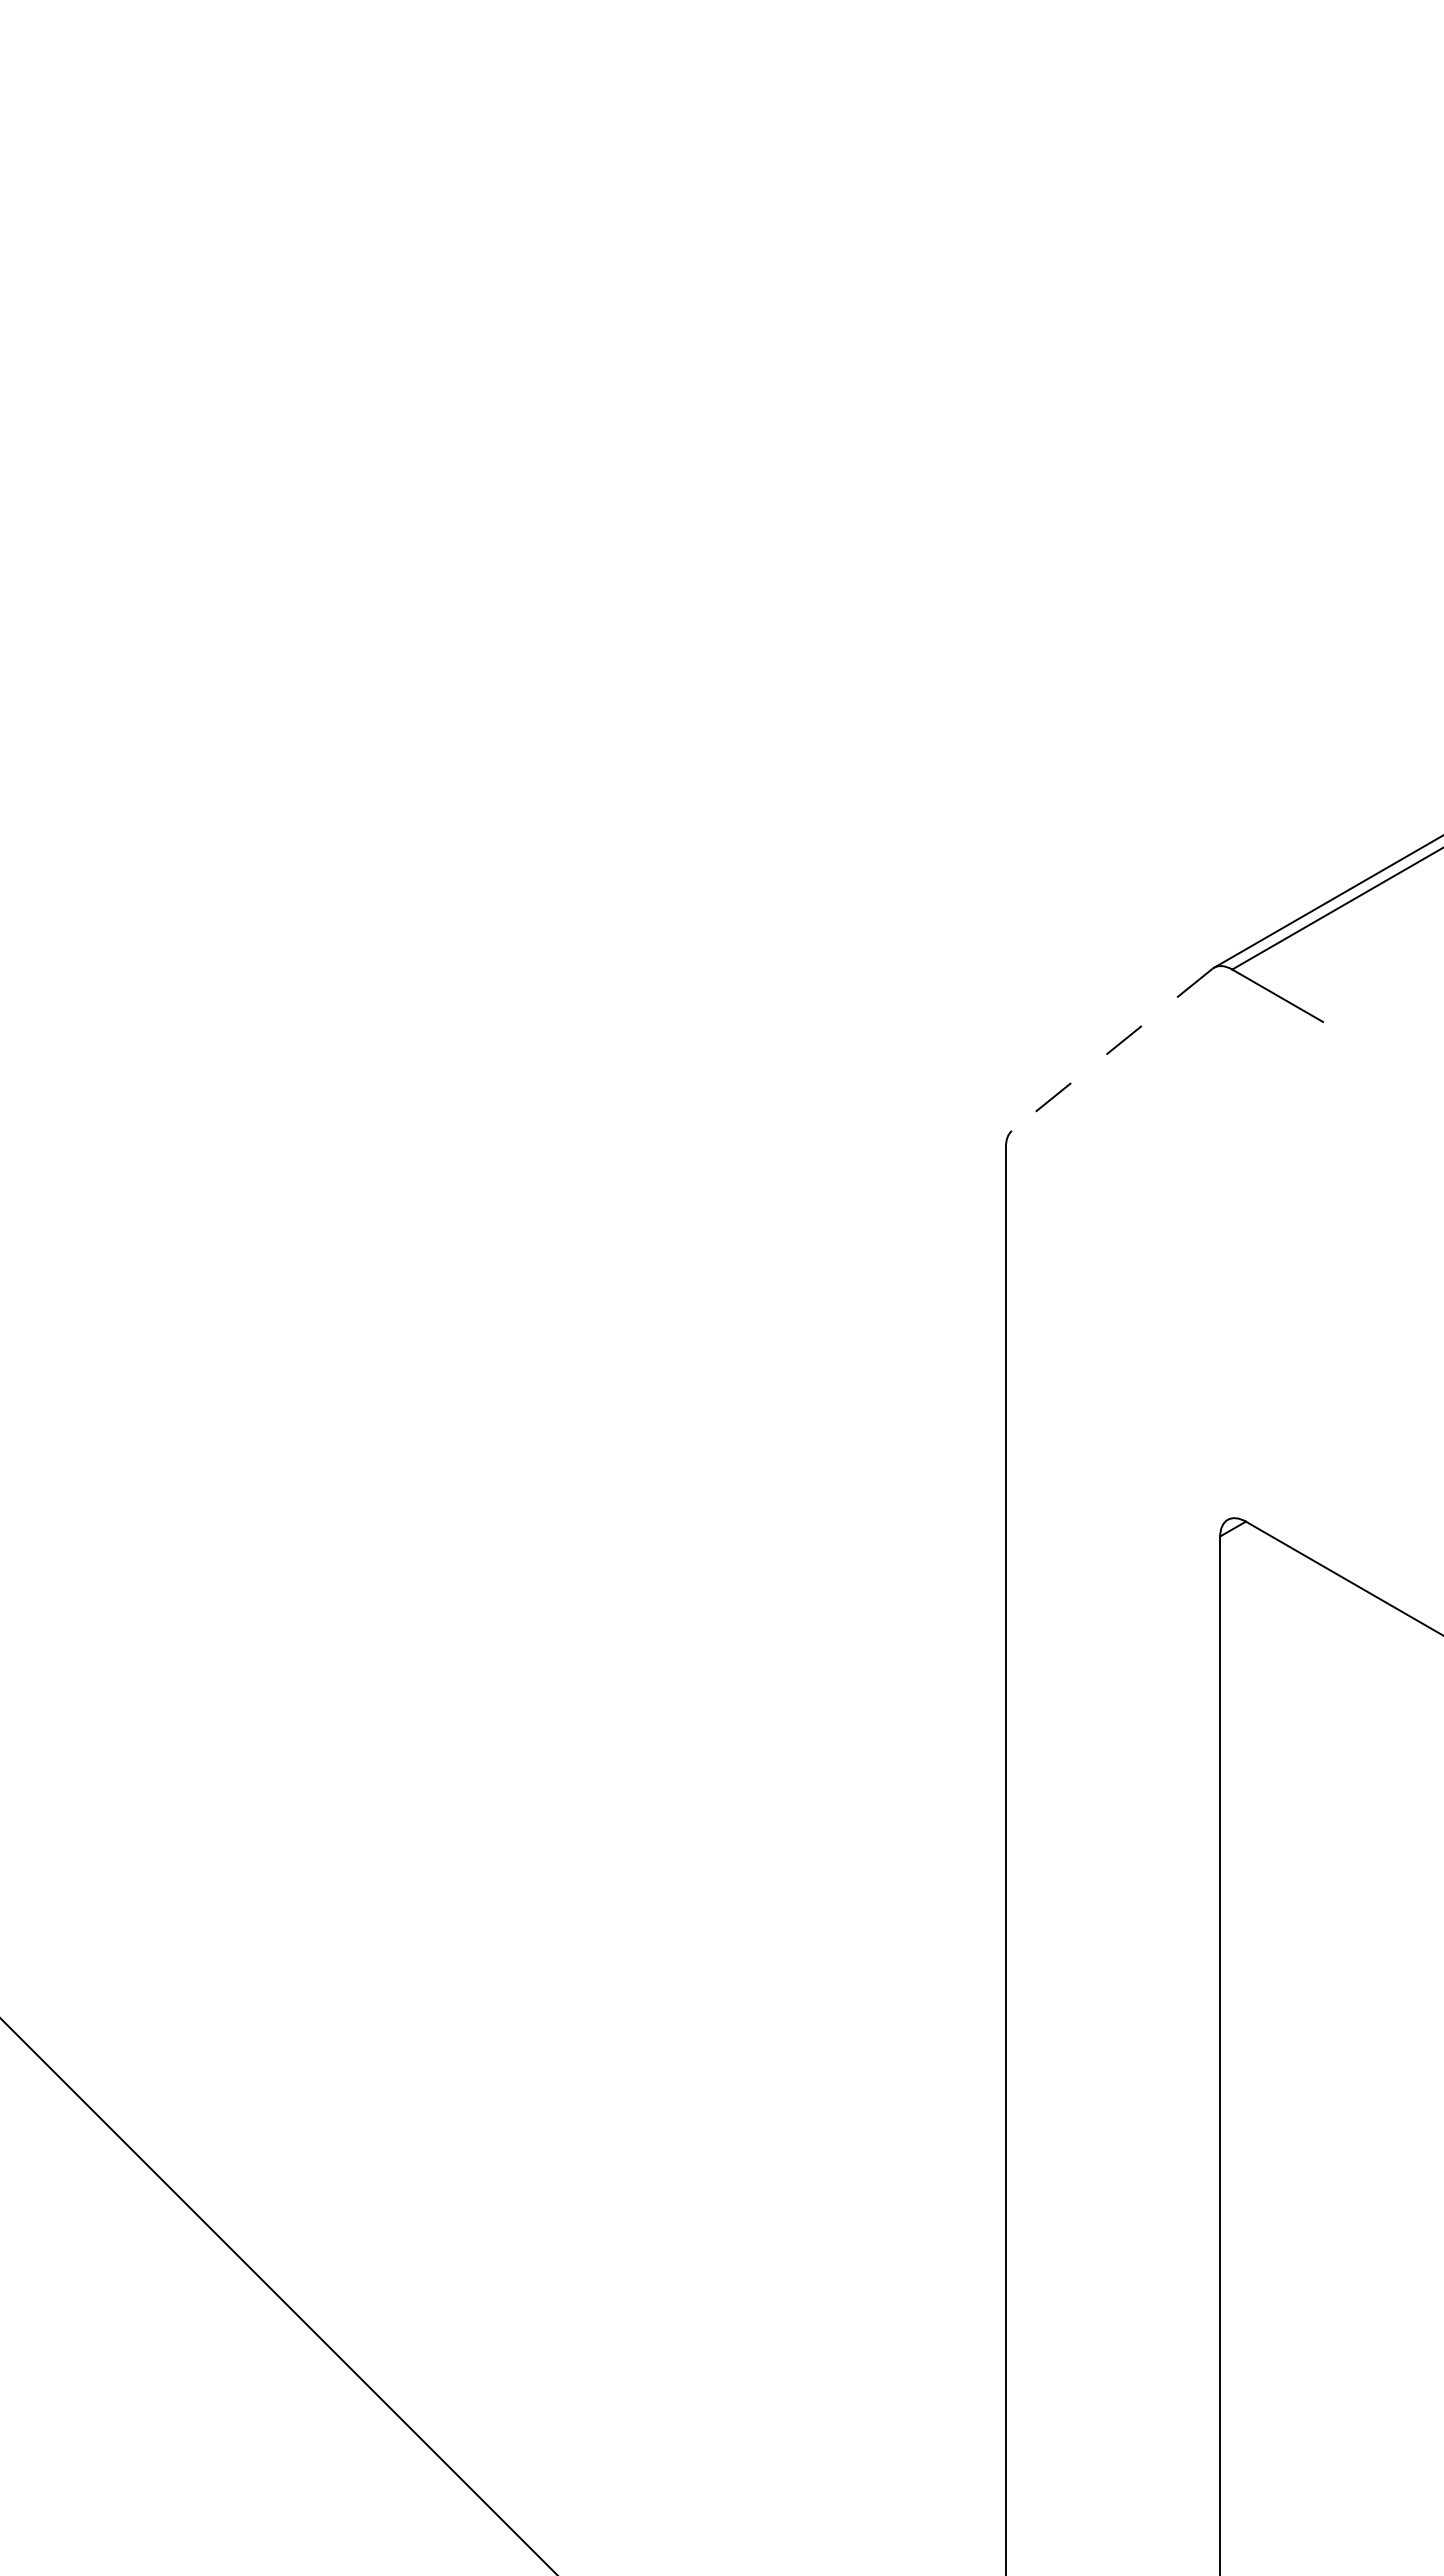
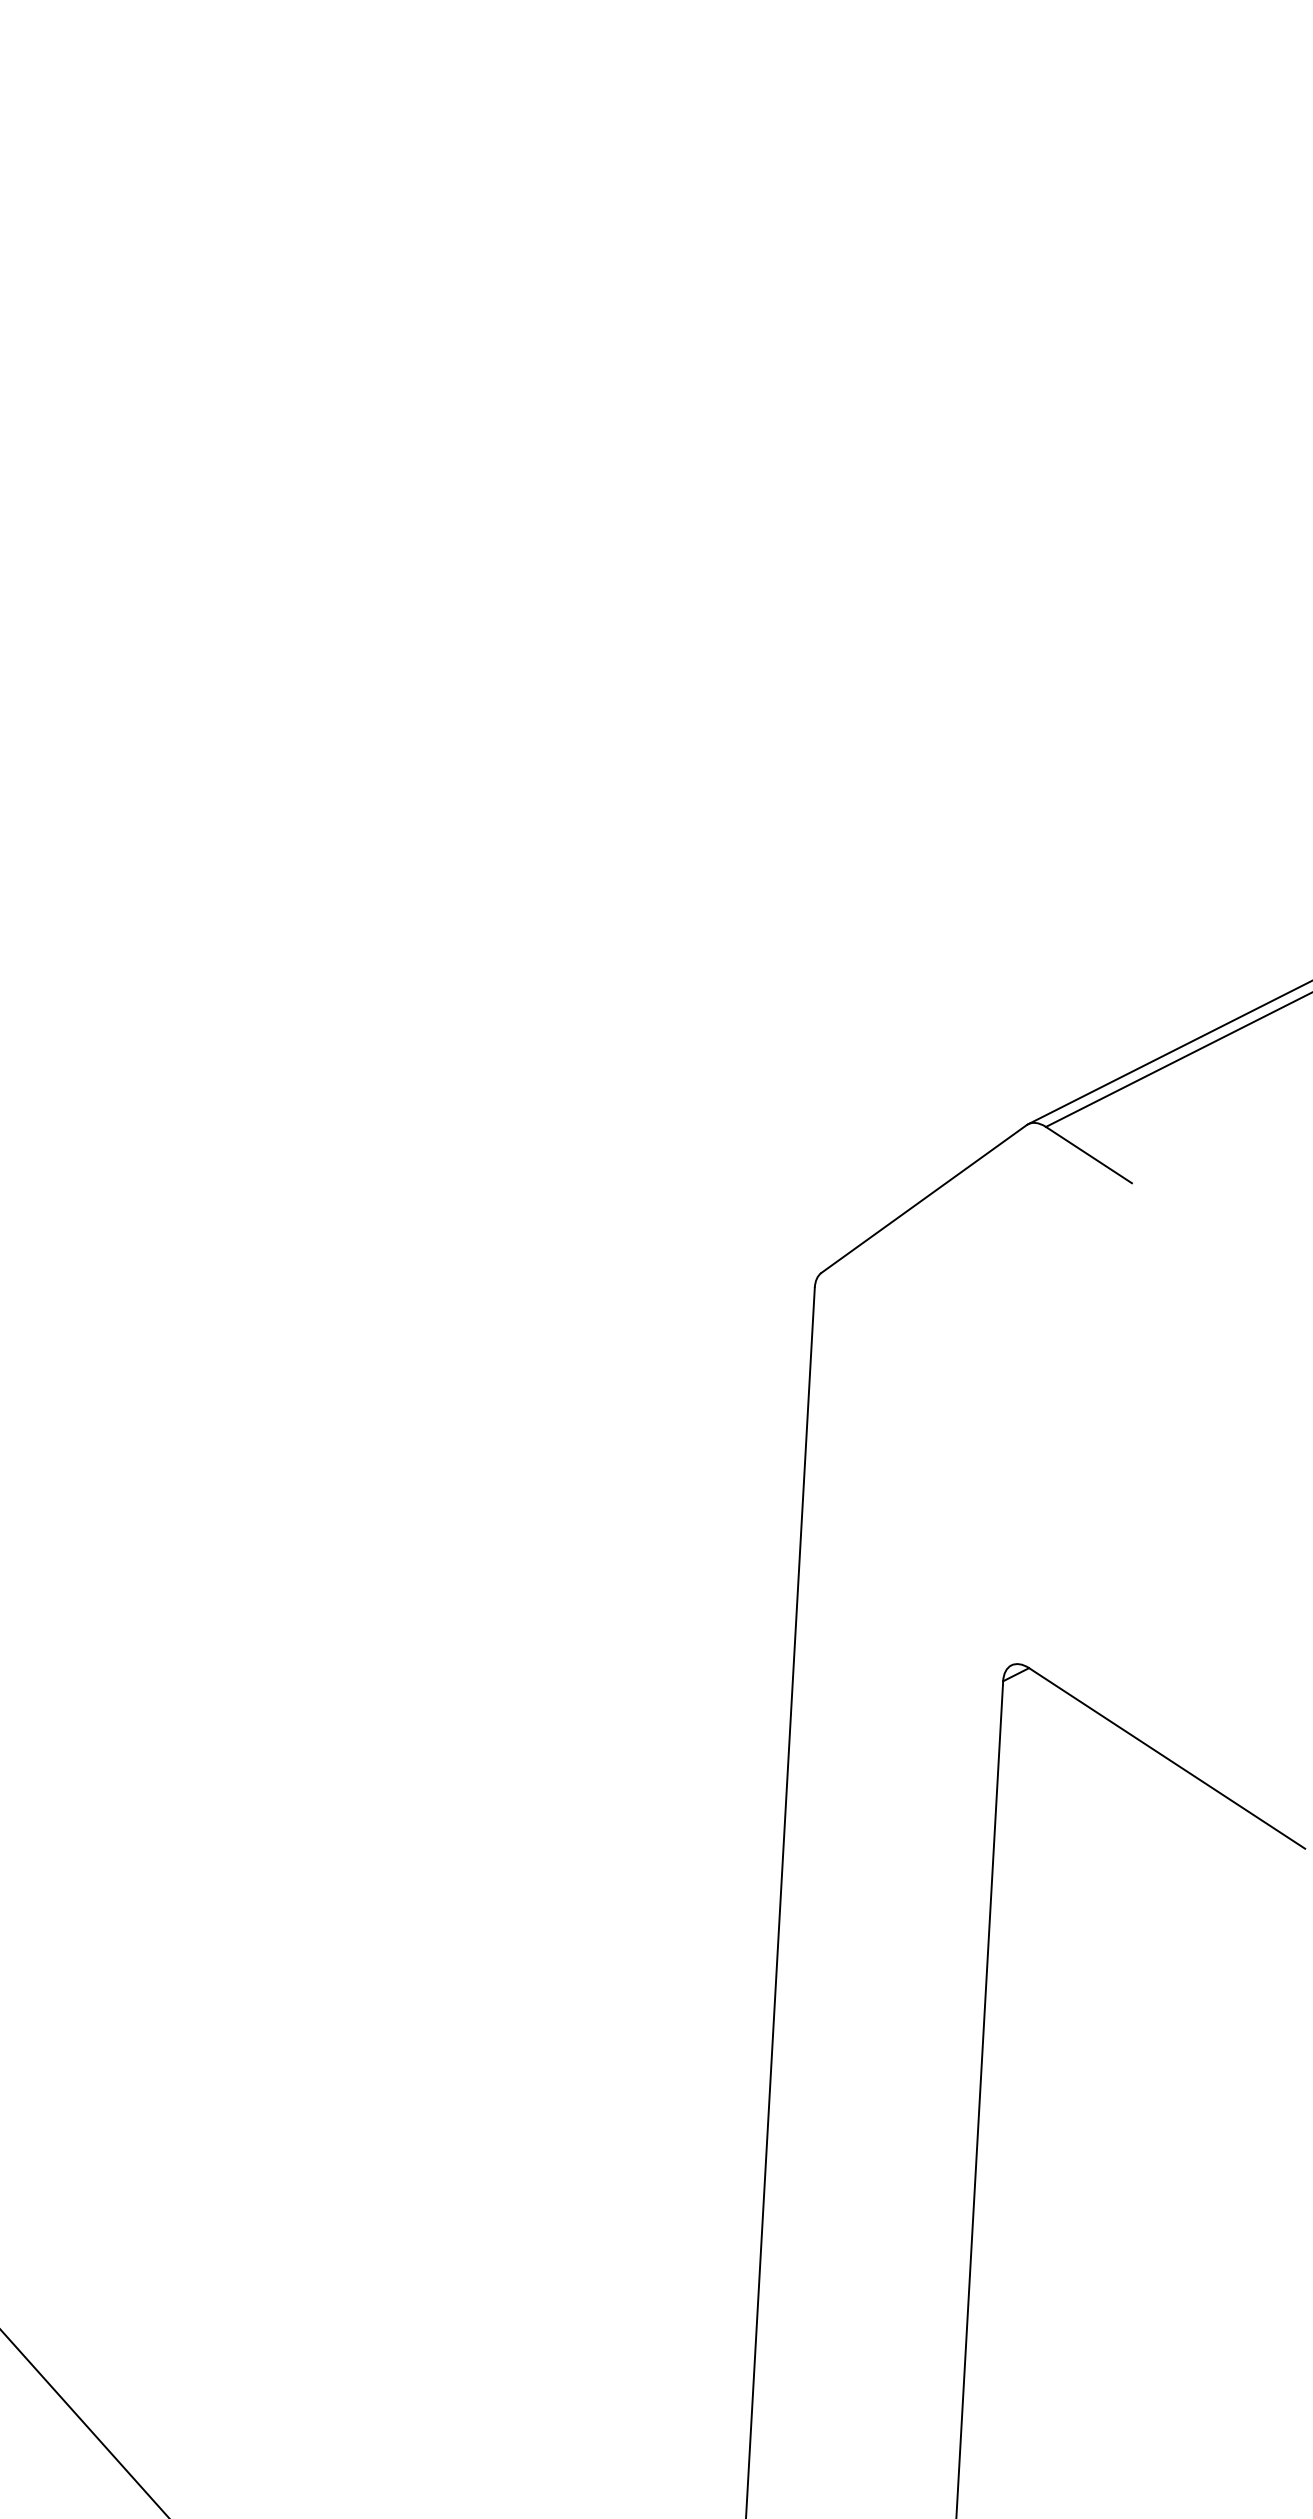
line: (1112, 1049) -> (924, 1198), dashed -> solid

